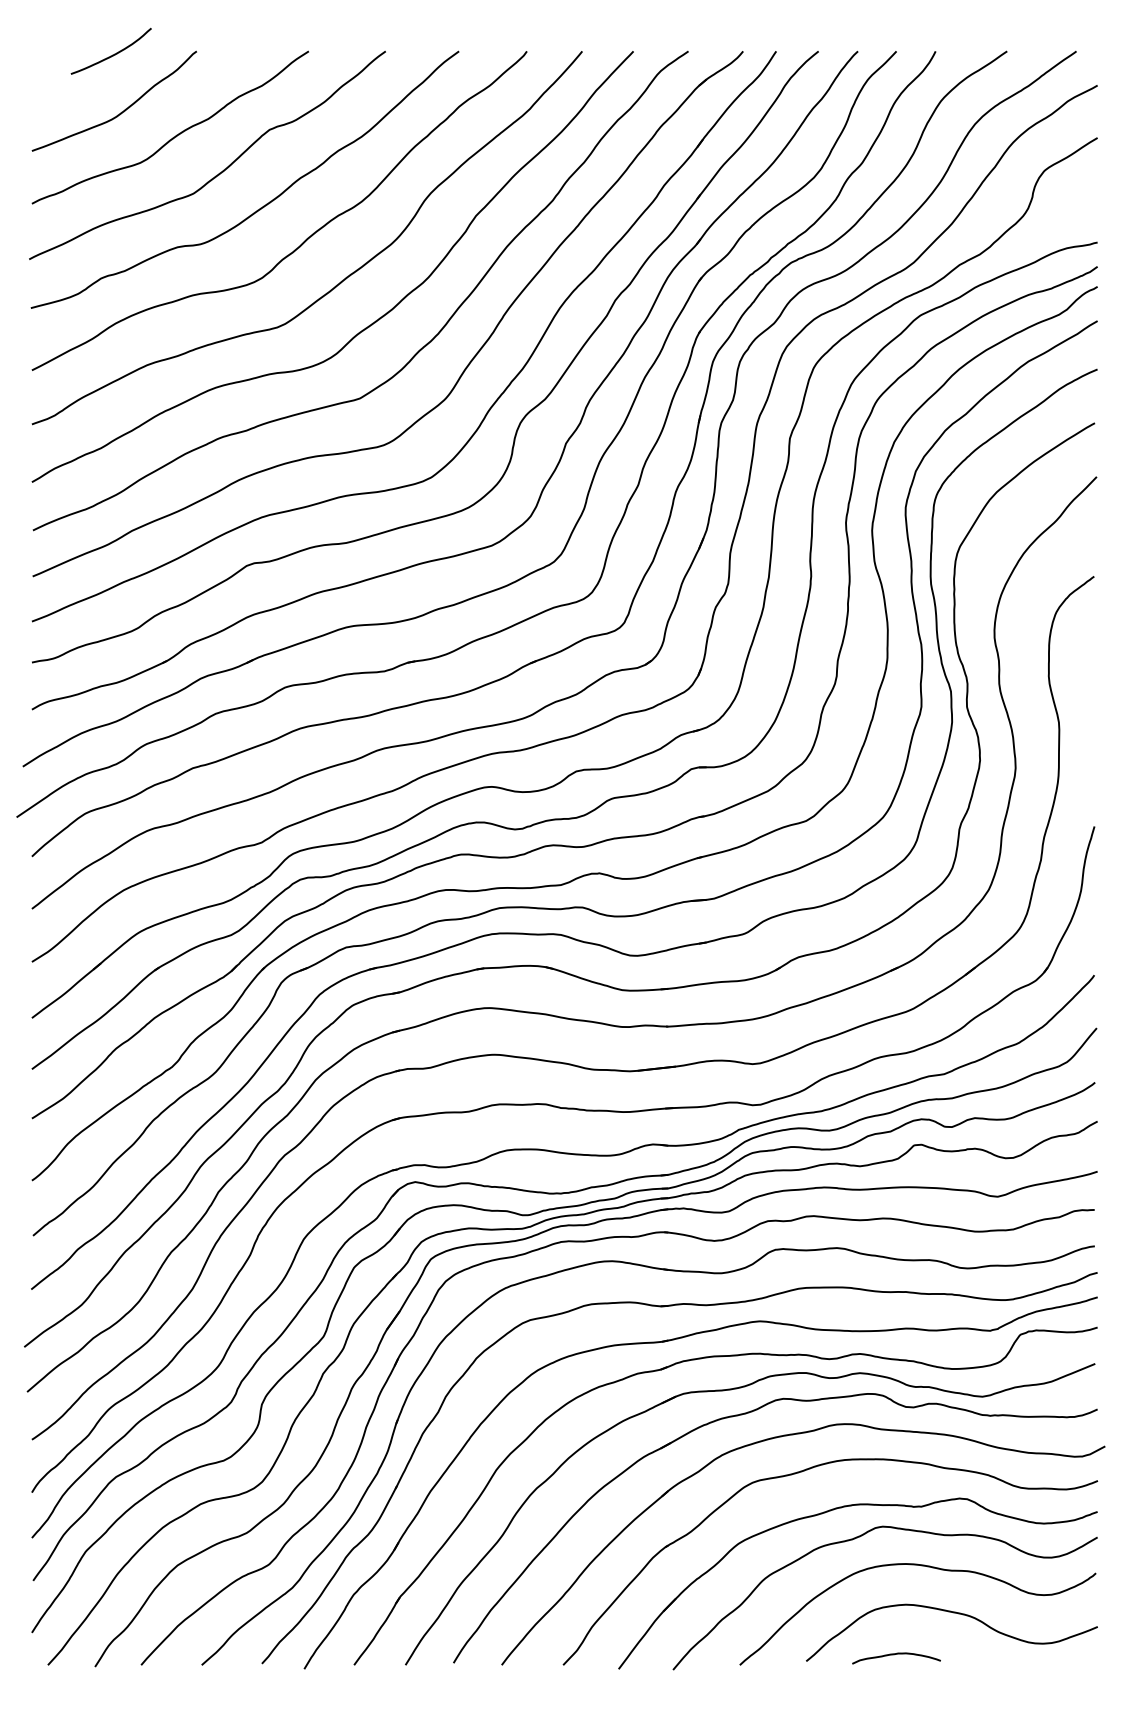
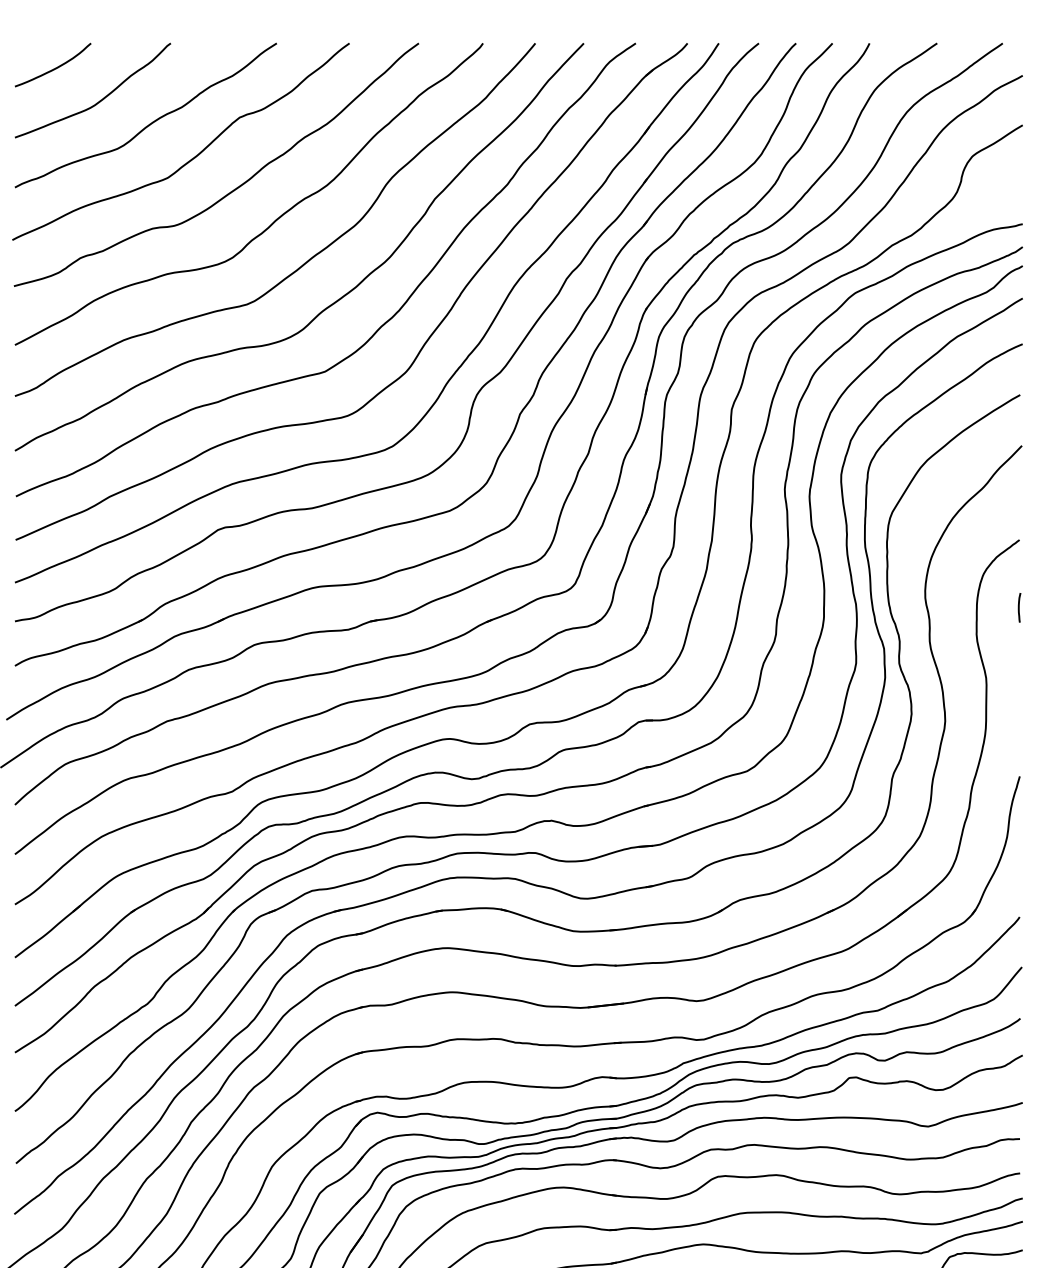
curve: (112, 54) -> (54, 68), moved
line: (1093, 647) -> (1018, 607), added

